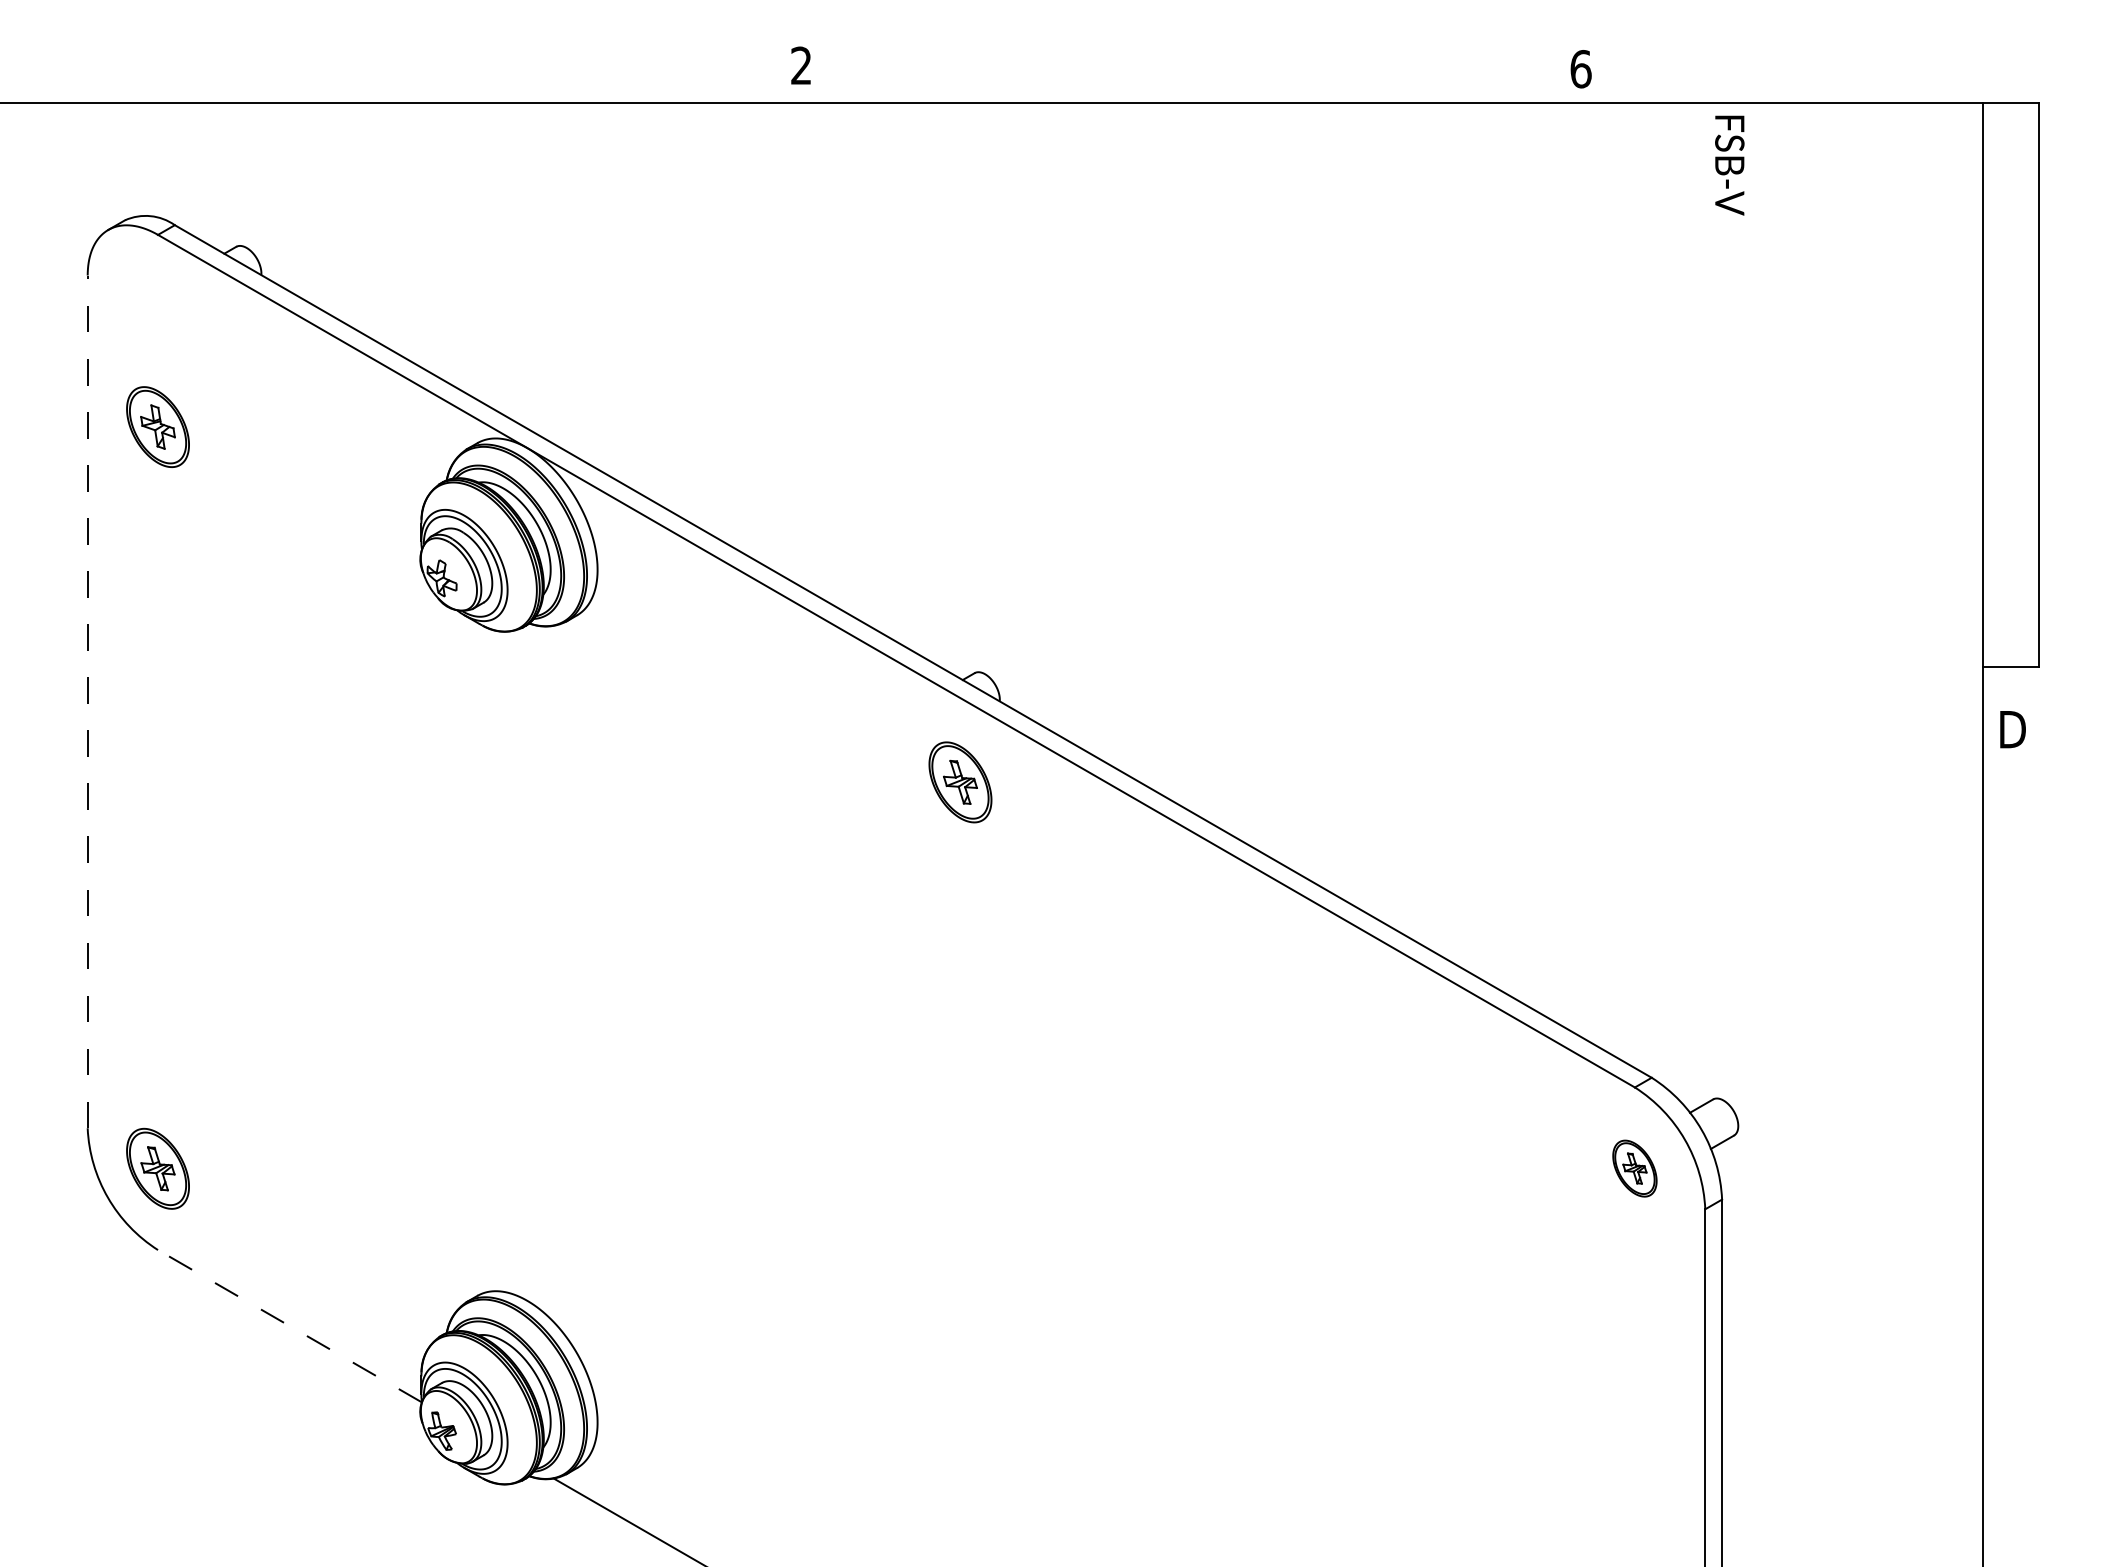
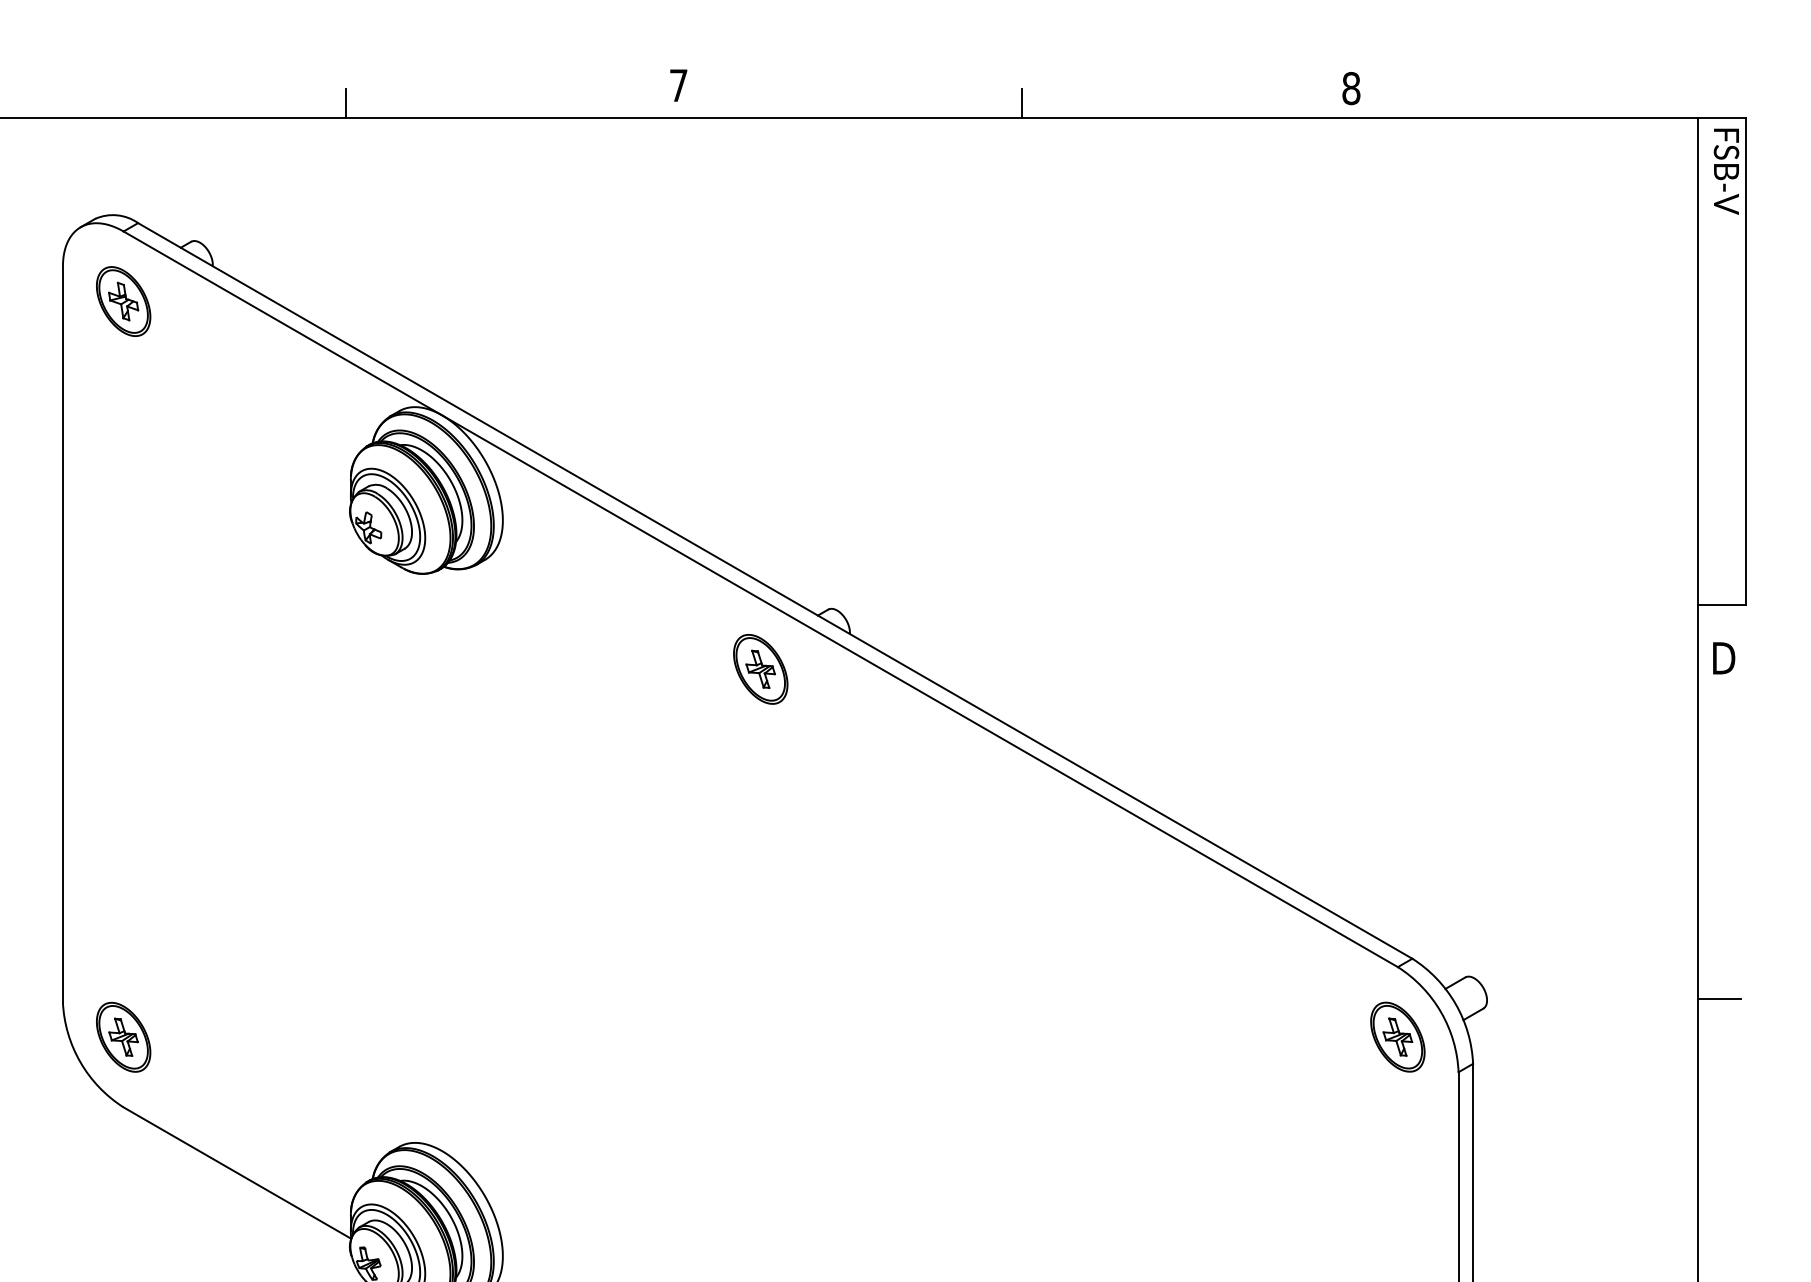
text: (801, 65) -> (678, 85), 2 -> 7
text: (1580, 69) -> (1350, 88), 6 -> 8
line: (415, 86) -> (345, 103), added
line: (1199, 86) -> (1022, 103), added
text: (1729, 165) -> (1726, 171), moved
part: (157, 426) -> (123, 301), moved
line: (87, 701) -> (62, 634), dashed -> solid
part: (960, 782) -> (760, 669), moved
line: (2007, 1124) -> (1719, 999), added
part: (1634, 1168) -> (1397, 1037), size x1.43
line: (289, 1325) -> (237, 1172), dashed -> solid

